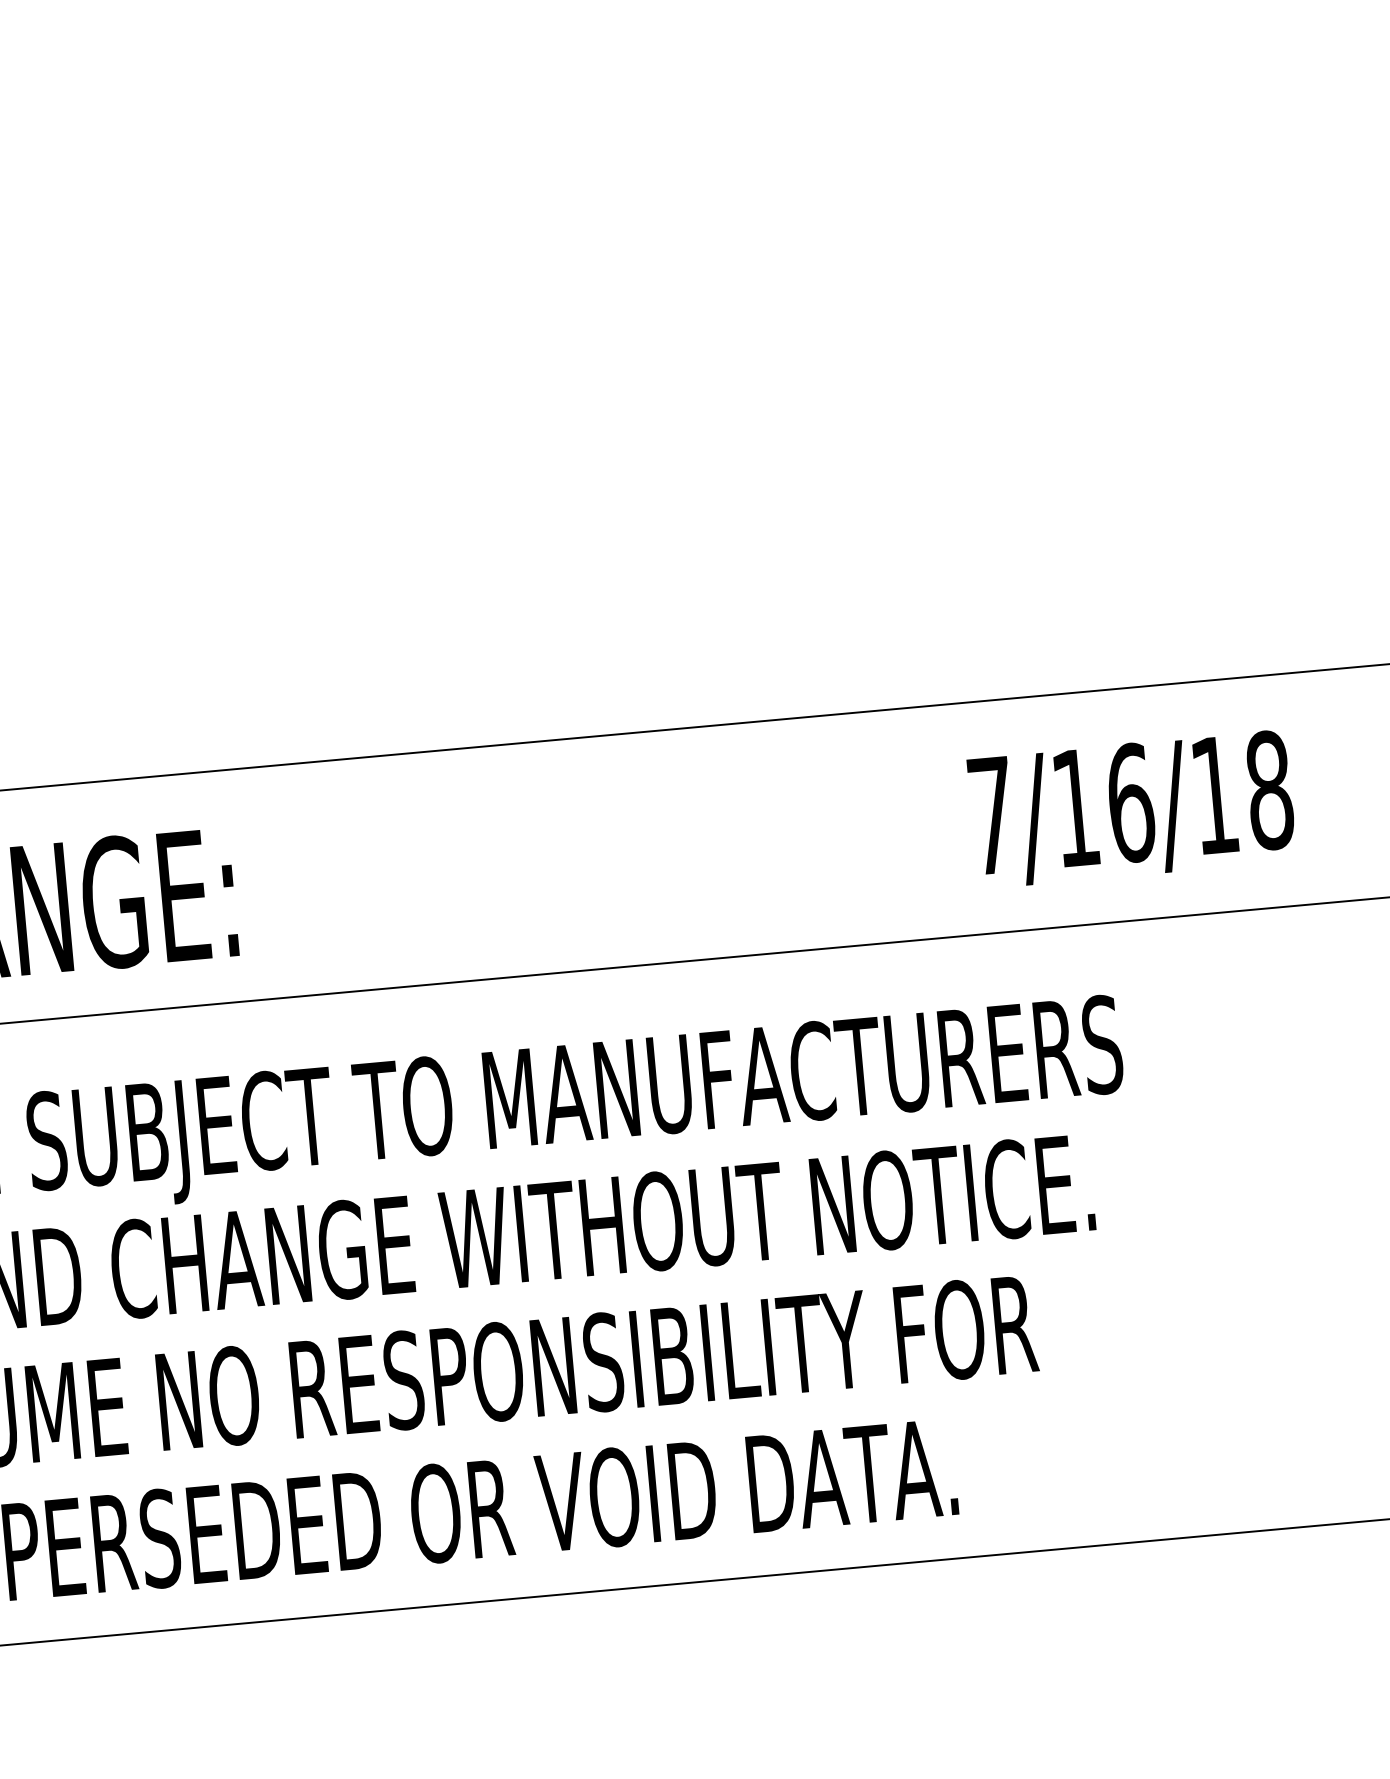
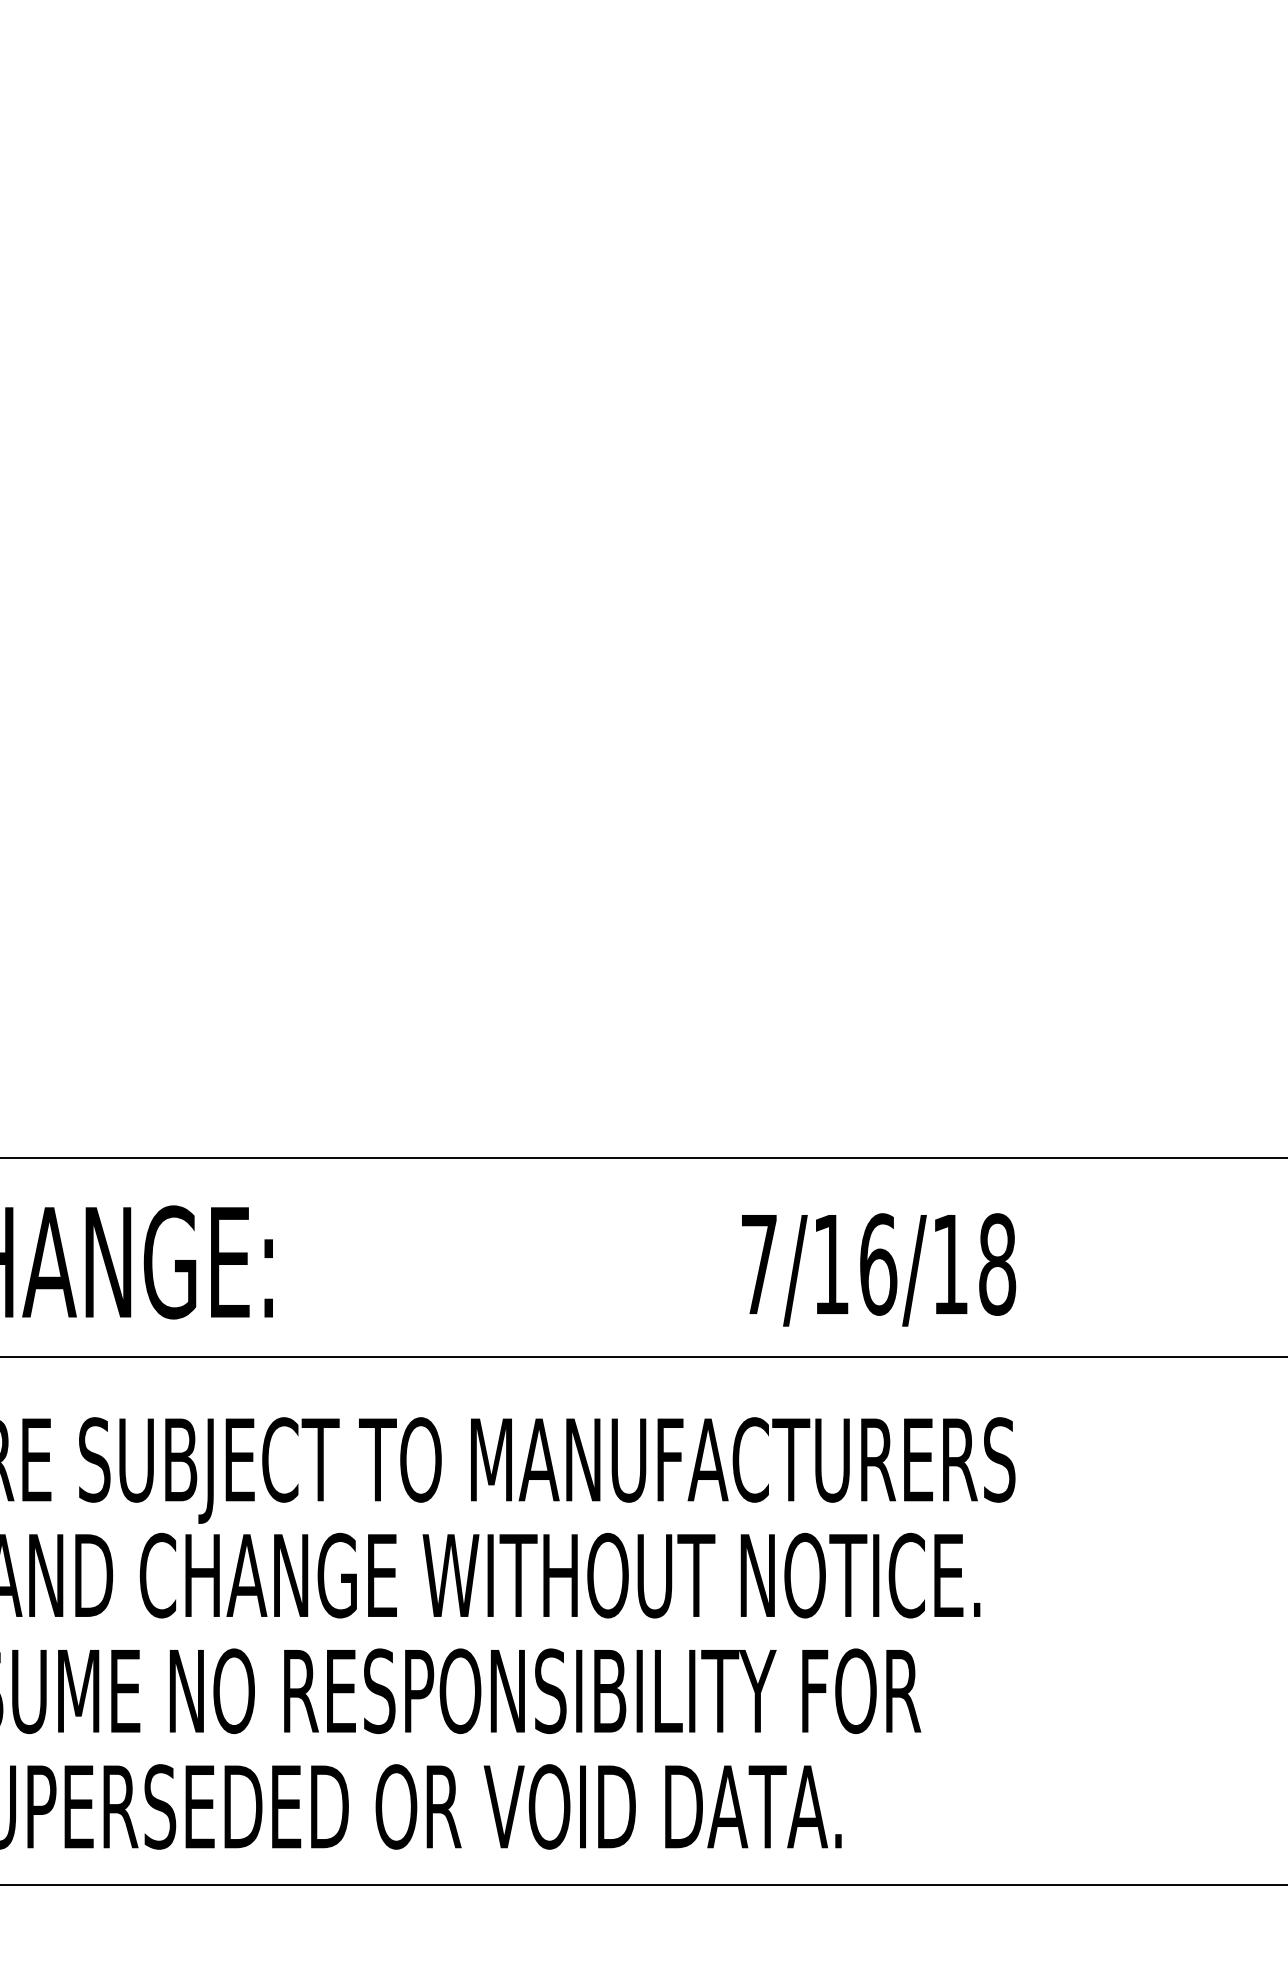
text: (1132, 808) -> (879, 1269), moved

